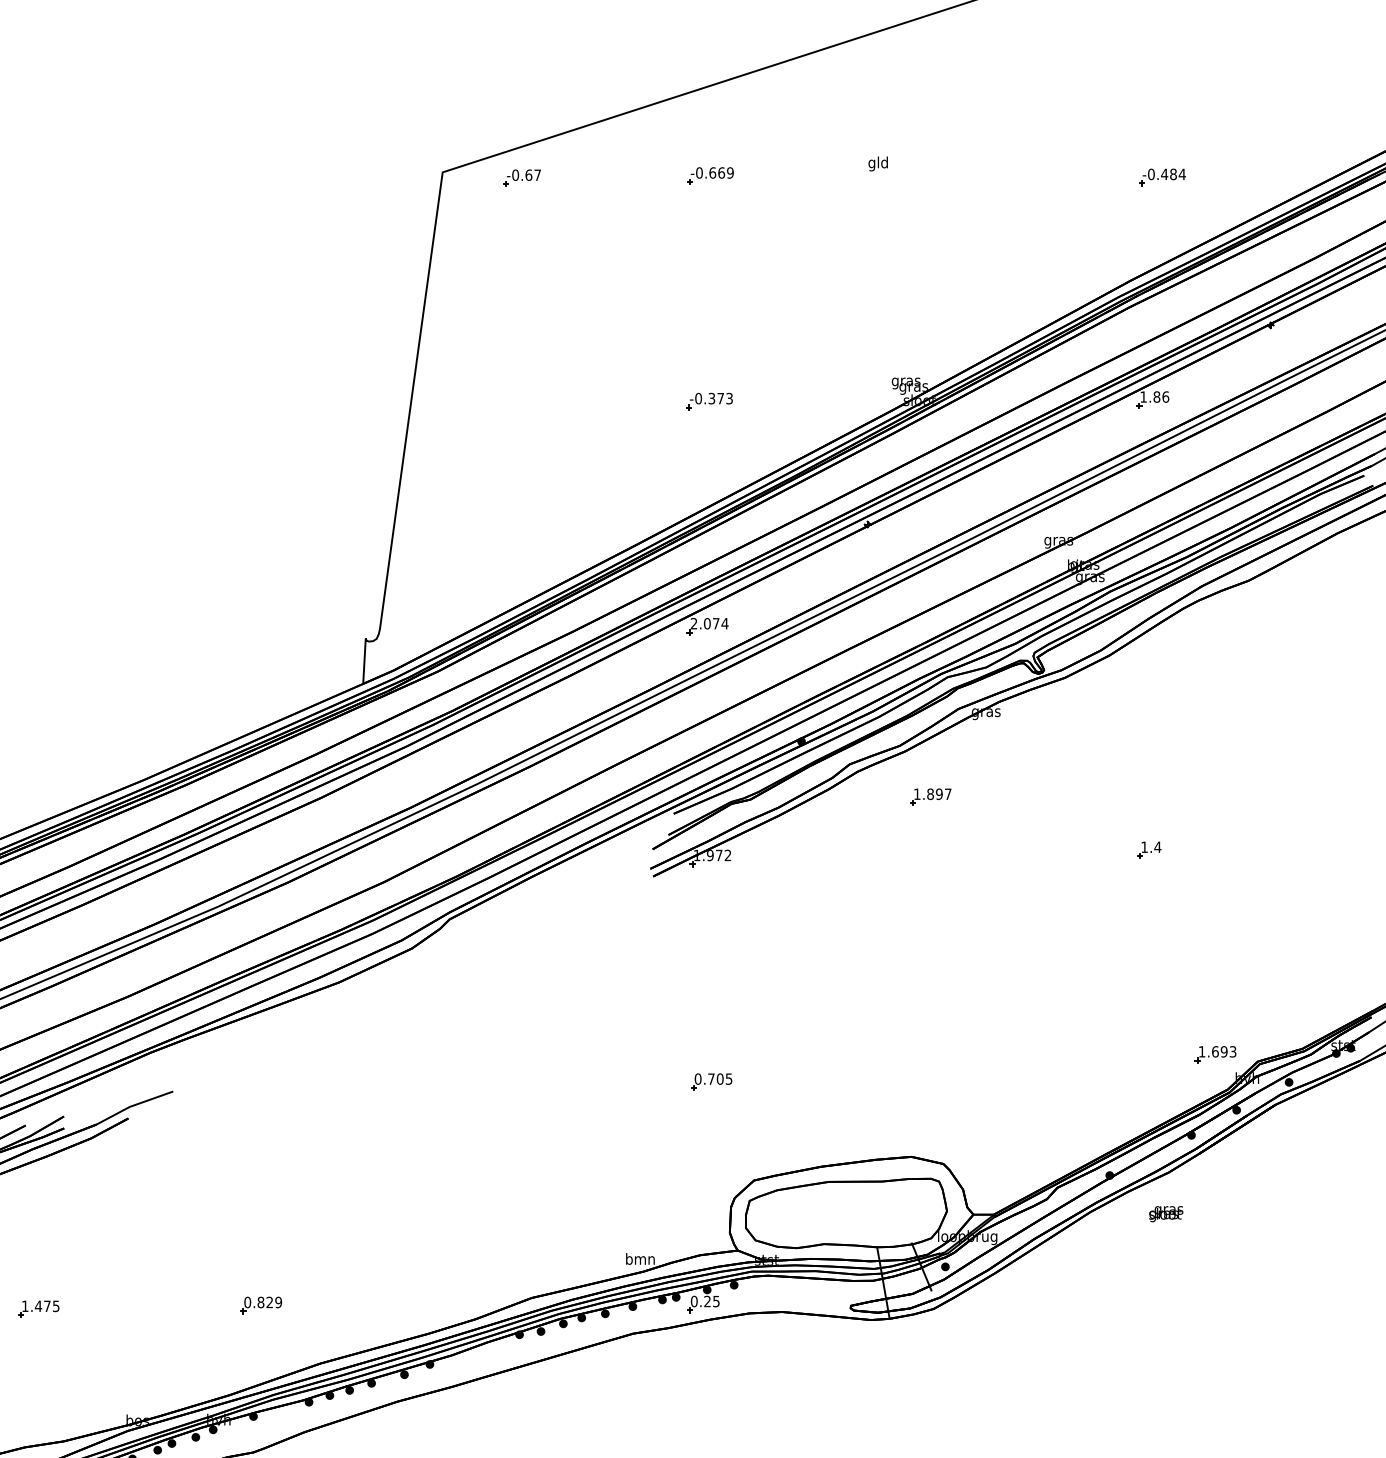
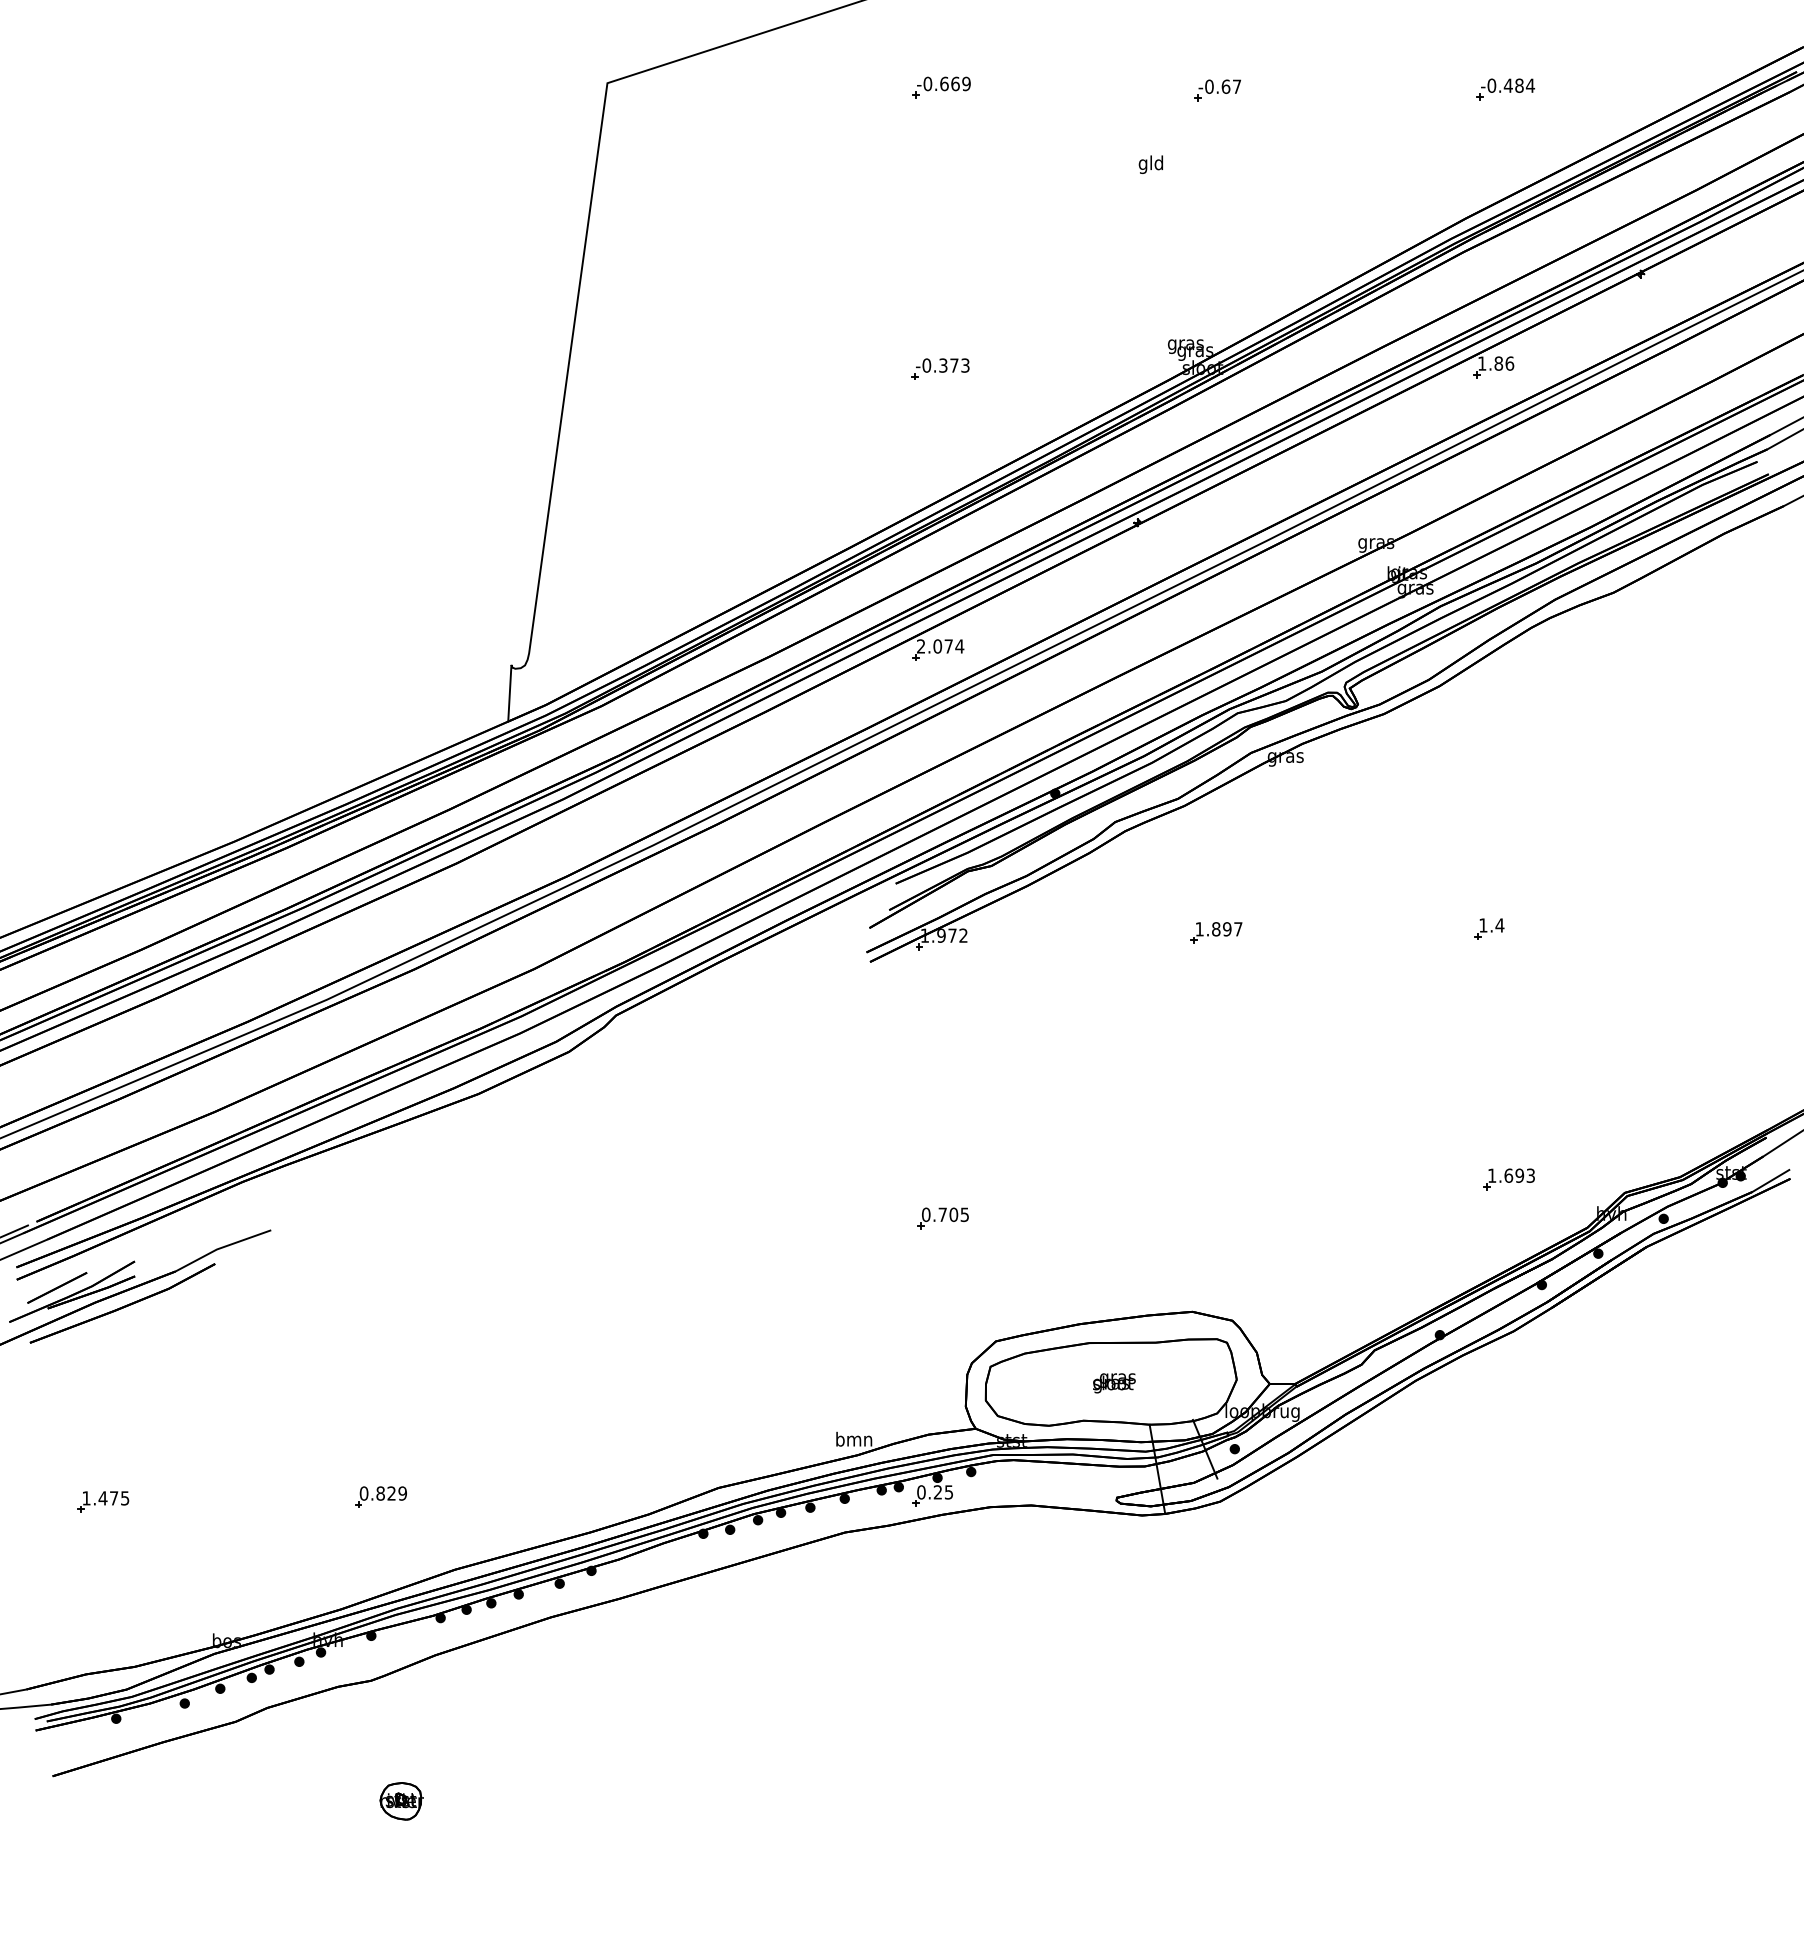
text: (877, 163) -> (1150, 164), moved
part: (522, 178) -> (1217, 90), moved
part: (930, 796) -> (1216, 932), moved
part: (1215, 1054) -> (1508, 1179), moved
text: (1166, 1214) -> (1114, 1383), moved

